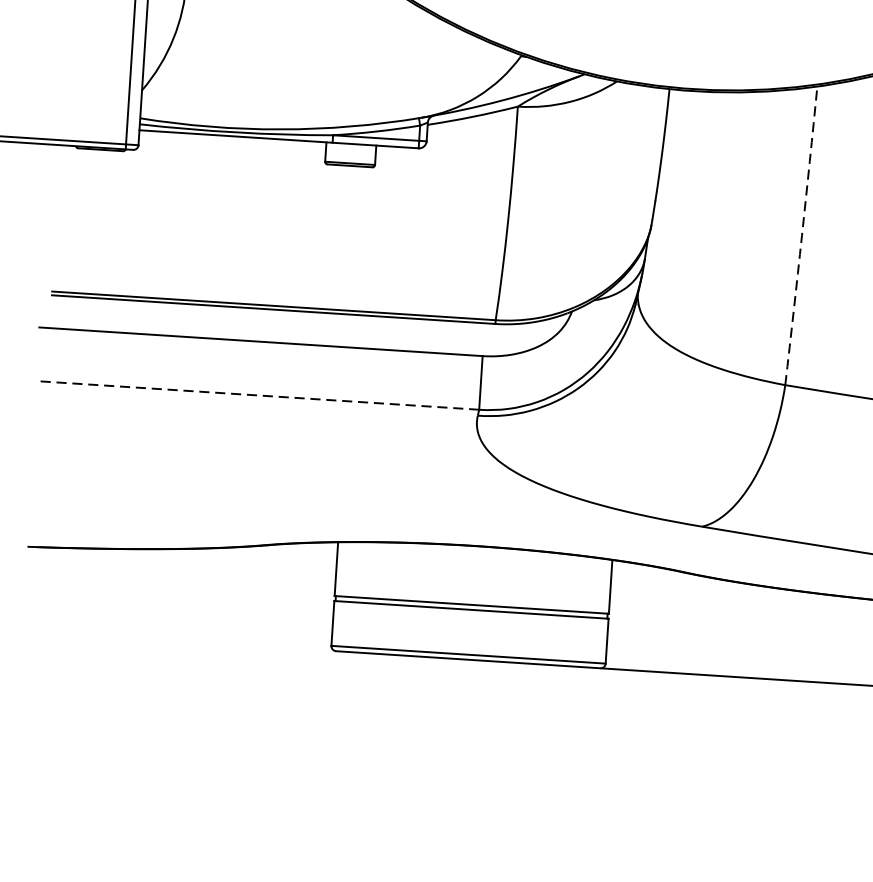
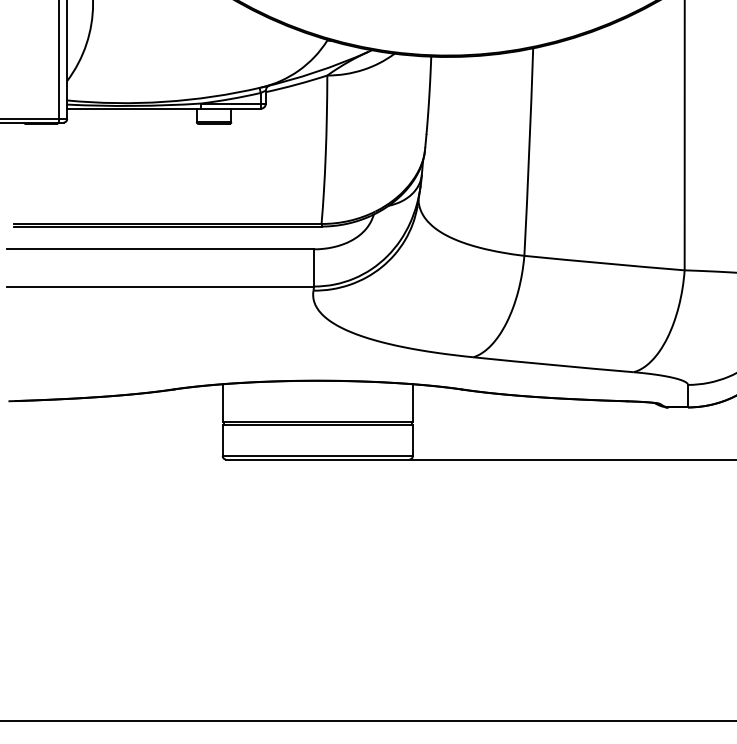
arc: (802, 236) -> (529, 152), dashed -> solid
line: (257, 395) -> (160, 286), dashed -> solid

